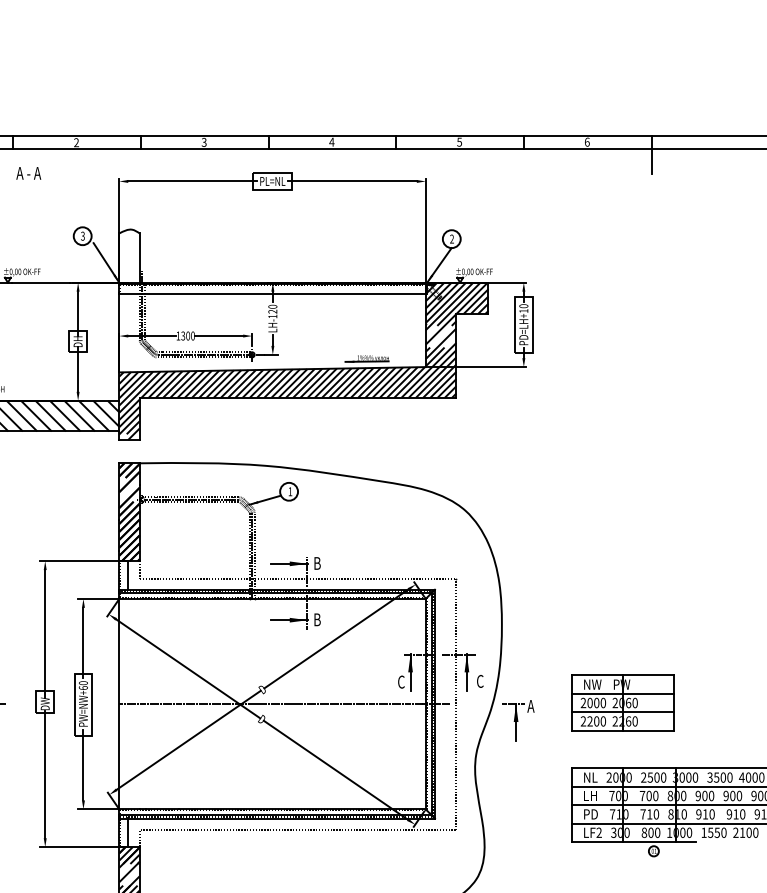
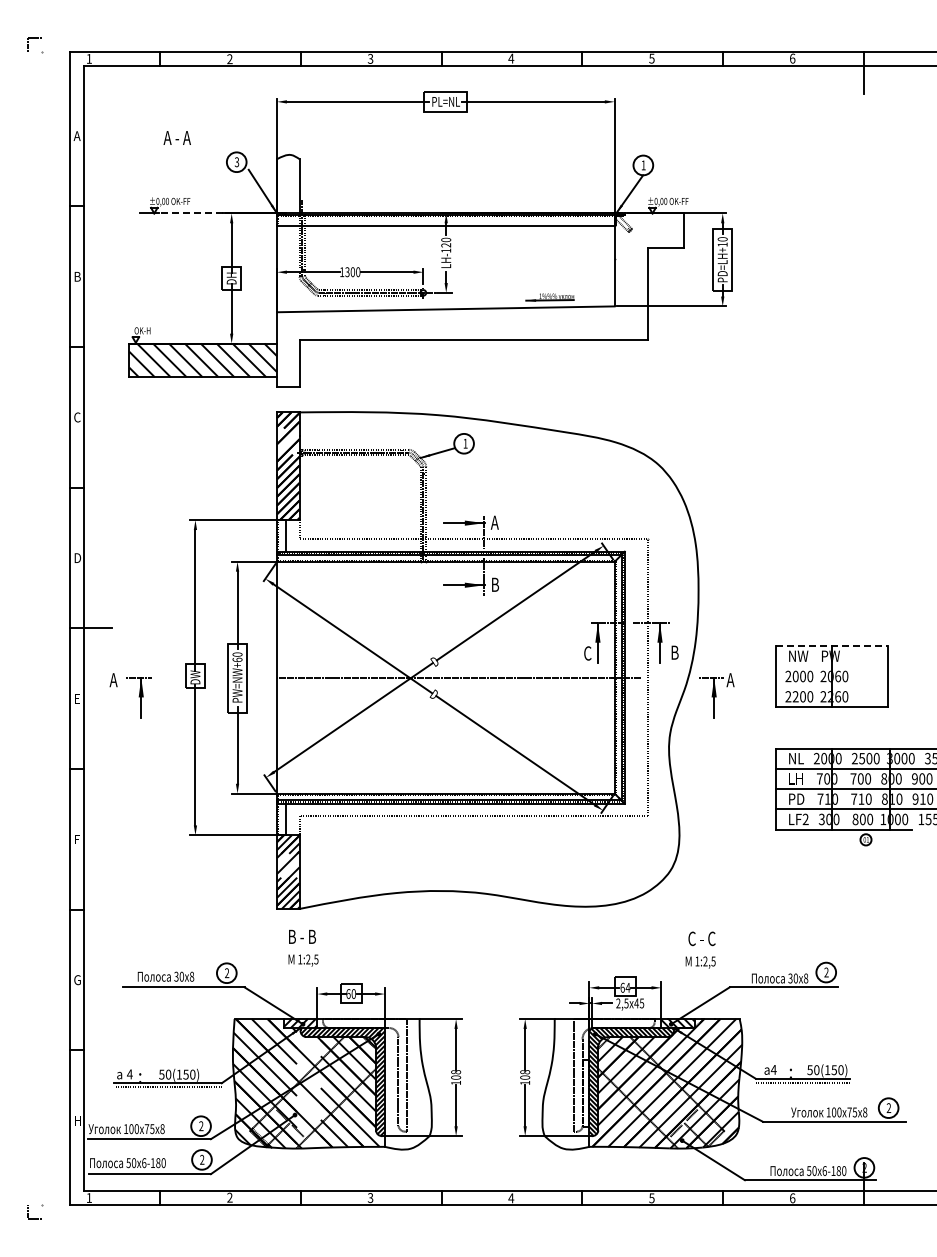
text: (28, 172) -> (176, 137), moved
text: (451, 239) -> (643, 165), 2 -> 1
line: (40, 282) -> (190, 213), solid -> dashed
hatch: (303, 360) -> (480, 299), removed
text: (316, 563) -> (494, 522), B -> A
line: (623, 675) -> (832, 646), solid -> dashed
text: (480, 681) -> (674, 652), C -> B
line: (622, 693) -> (831, 666), removed
line: (622, 712) -> (831, 686), removed

